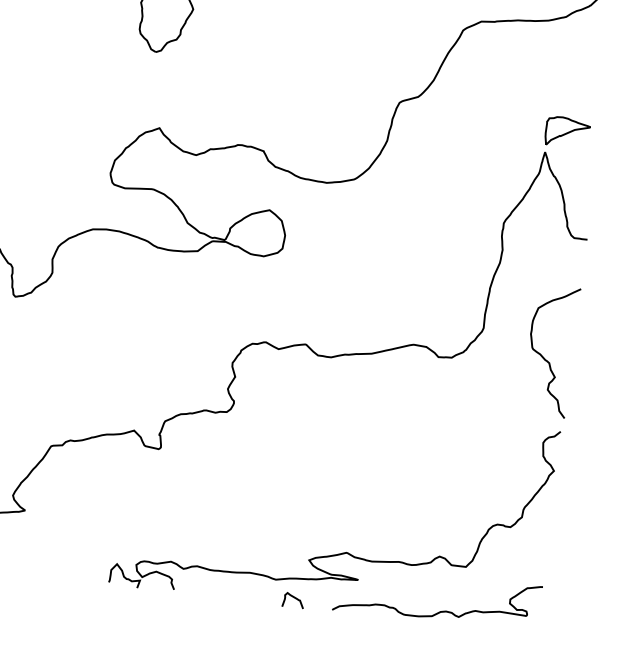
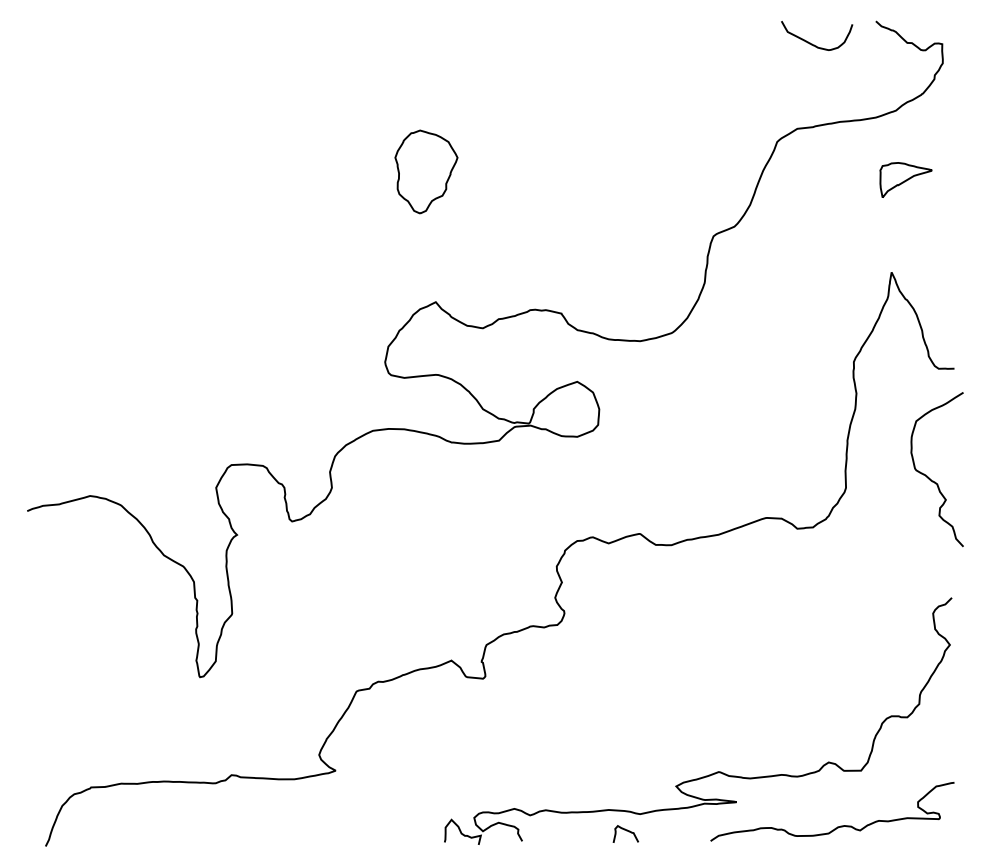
part: (567, 132) -> (905, 179), moved
curve: (542, 355) -> (928, 476), moved
curve: (294, 598) -> (626, 831), moved

